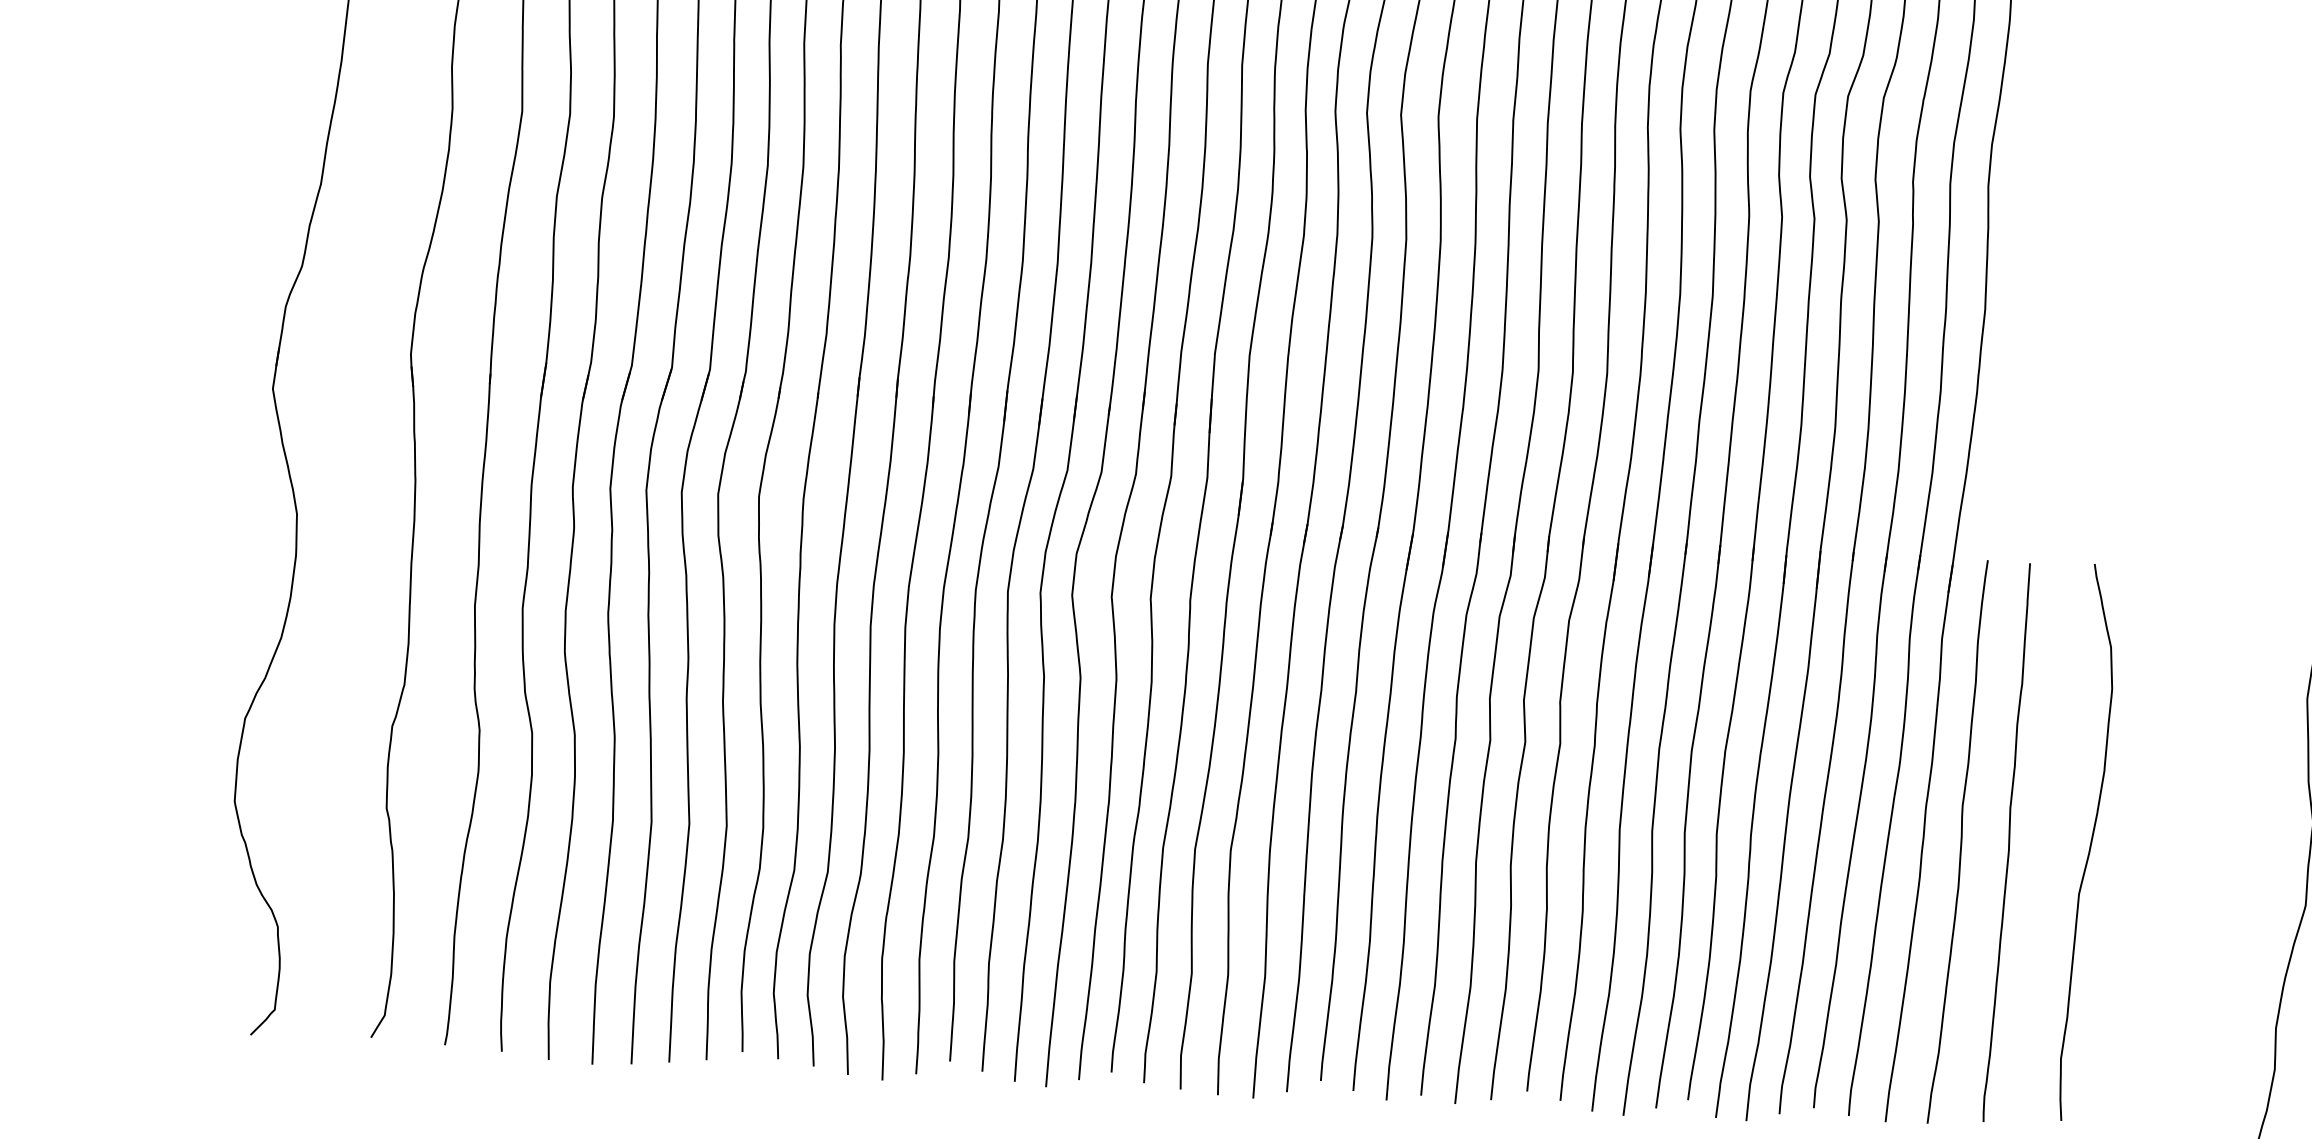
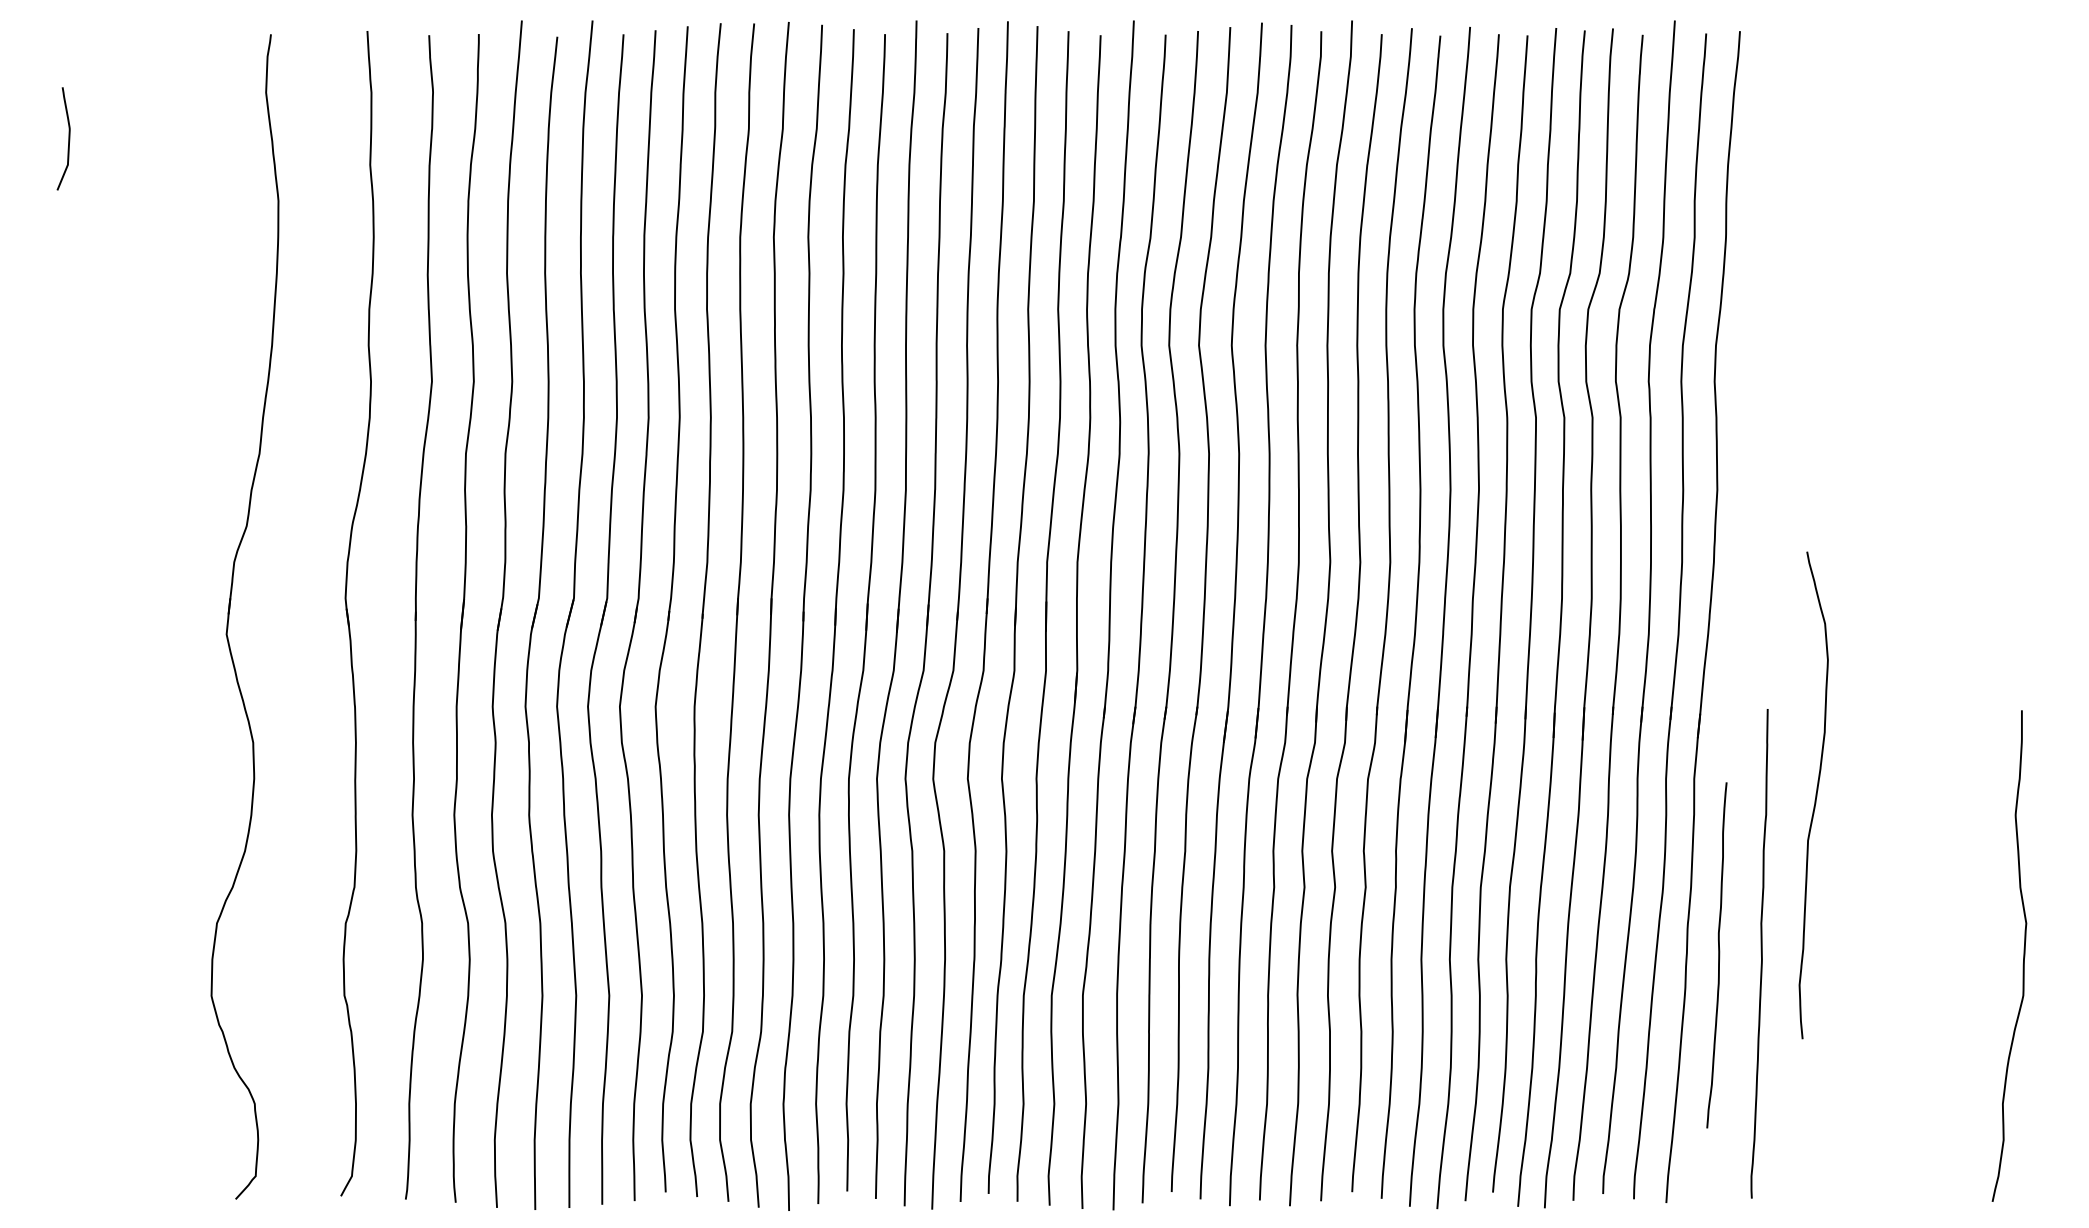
part: (1957, 842) -> (1716, 955), size x0.7
part: (2087, 842) -> (1813, 795), moved

